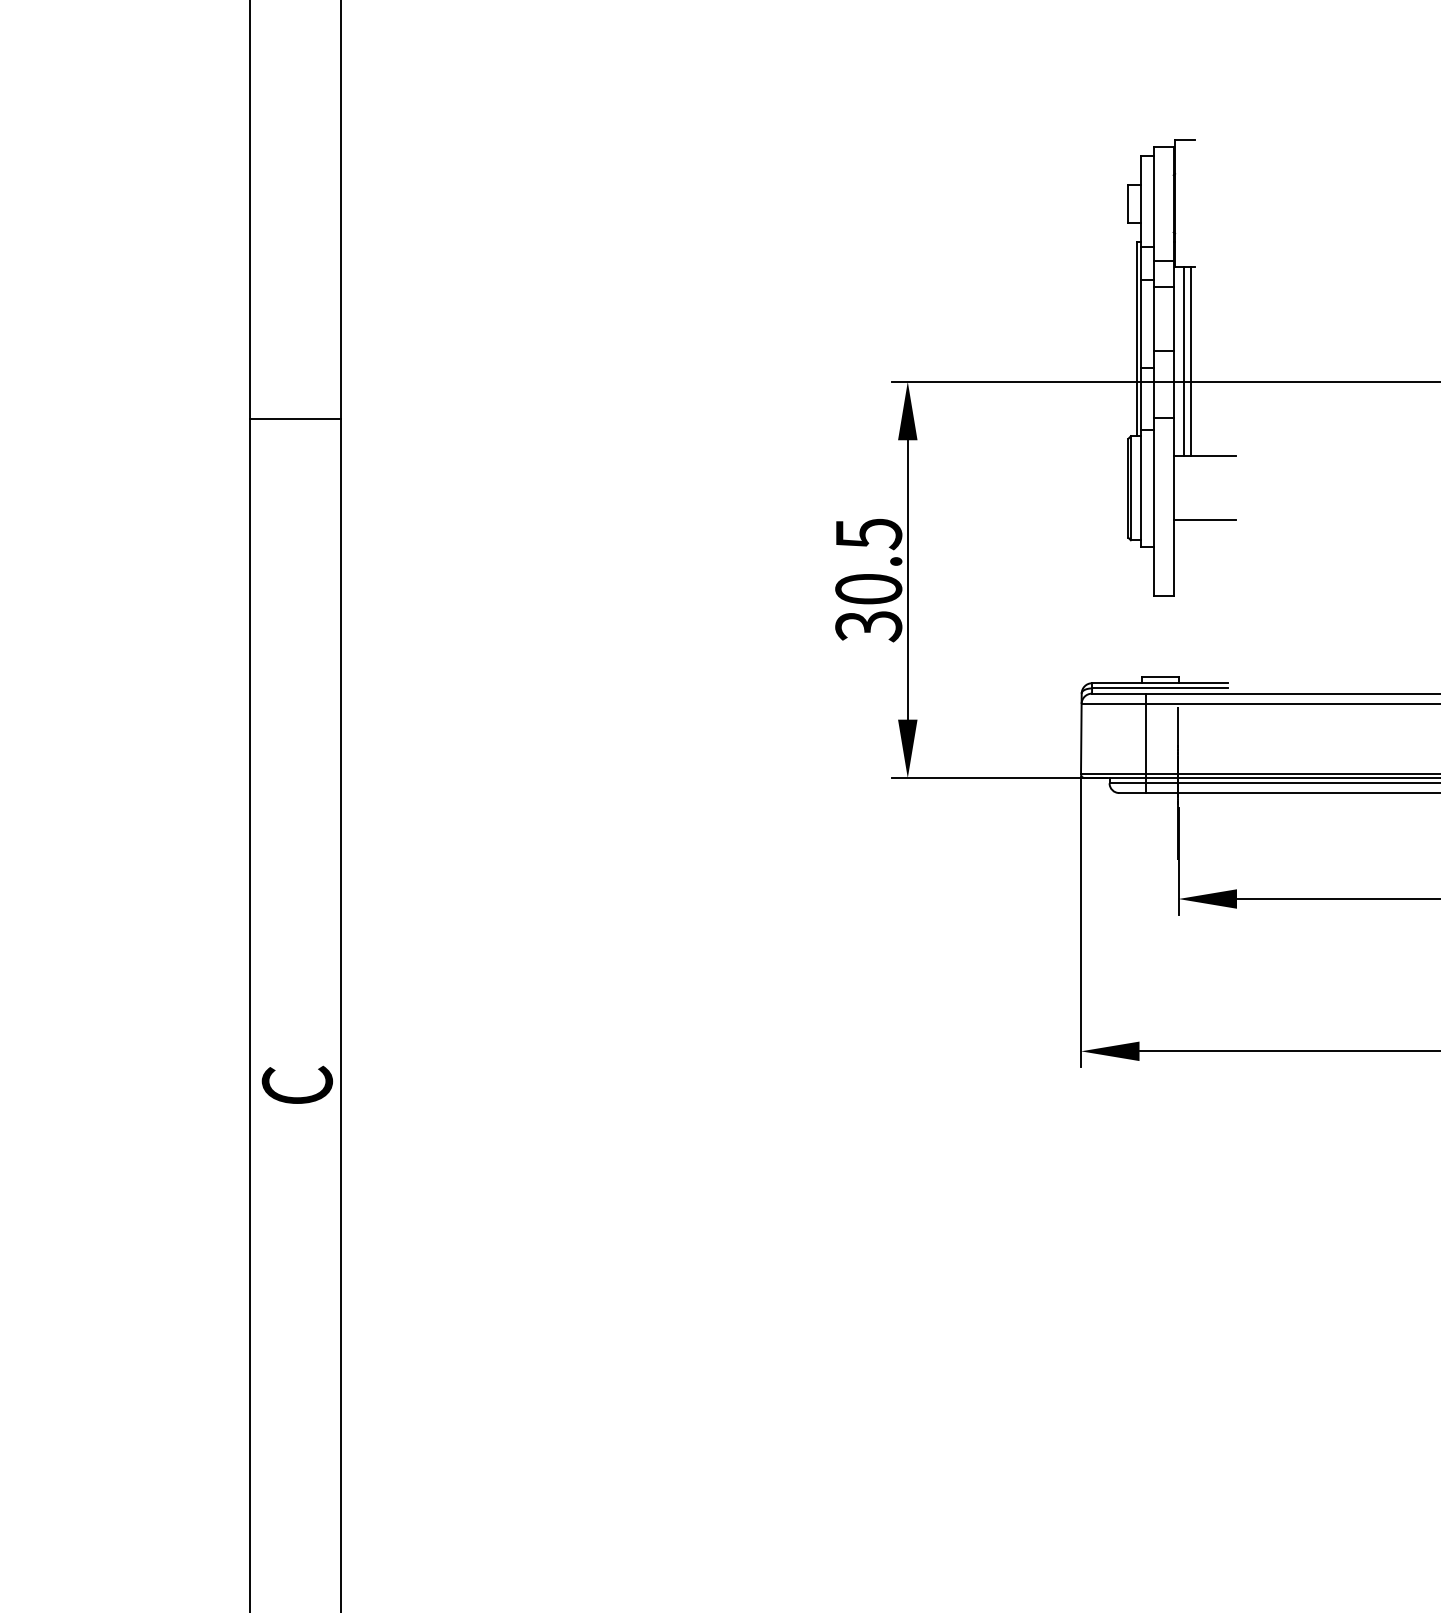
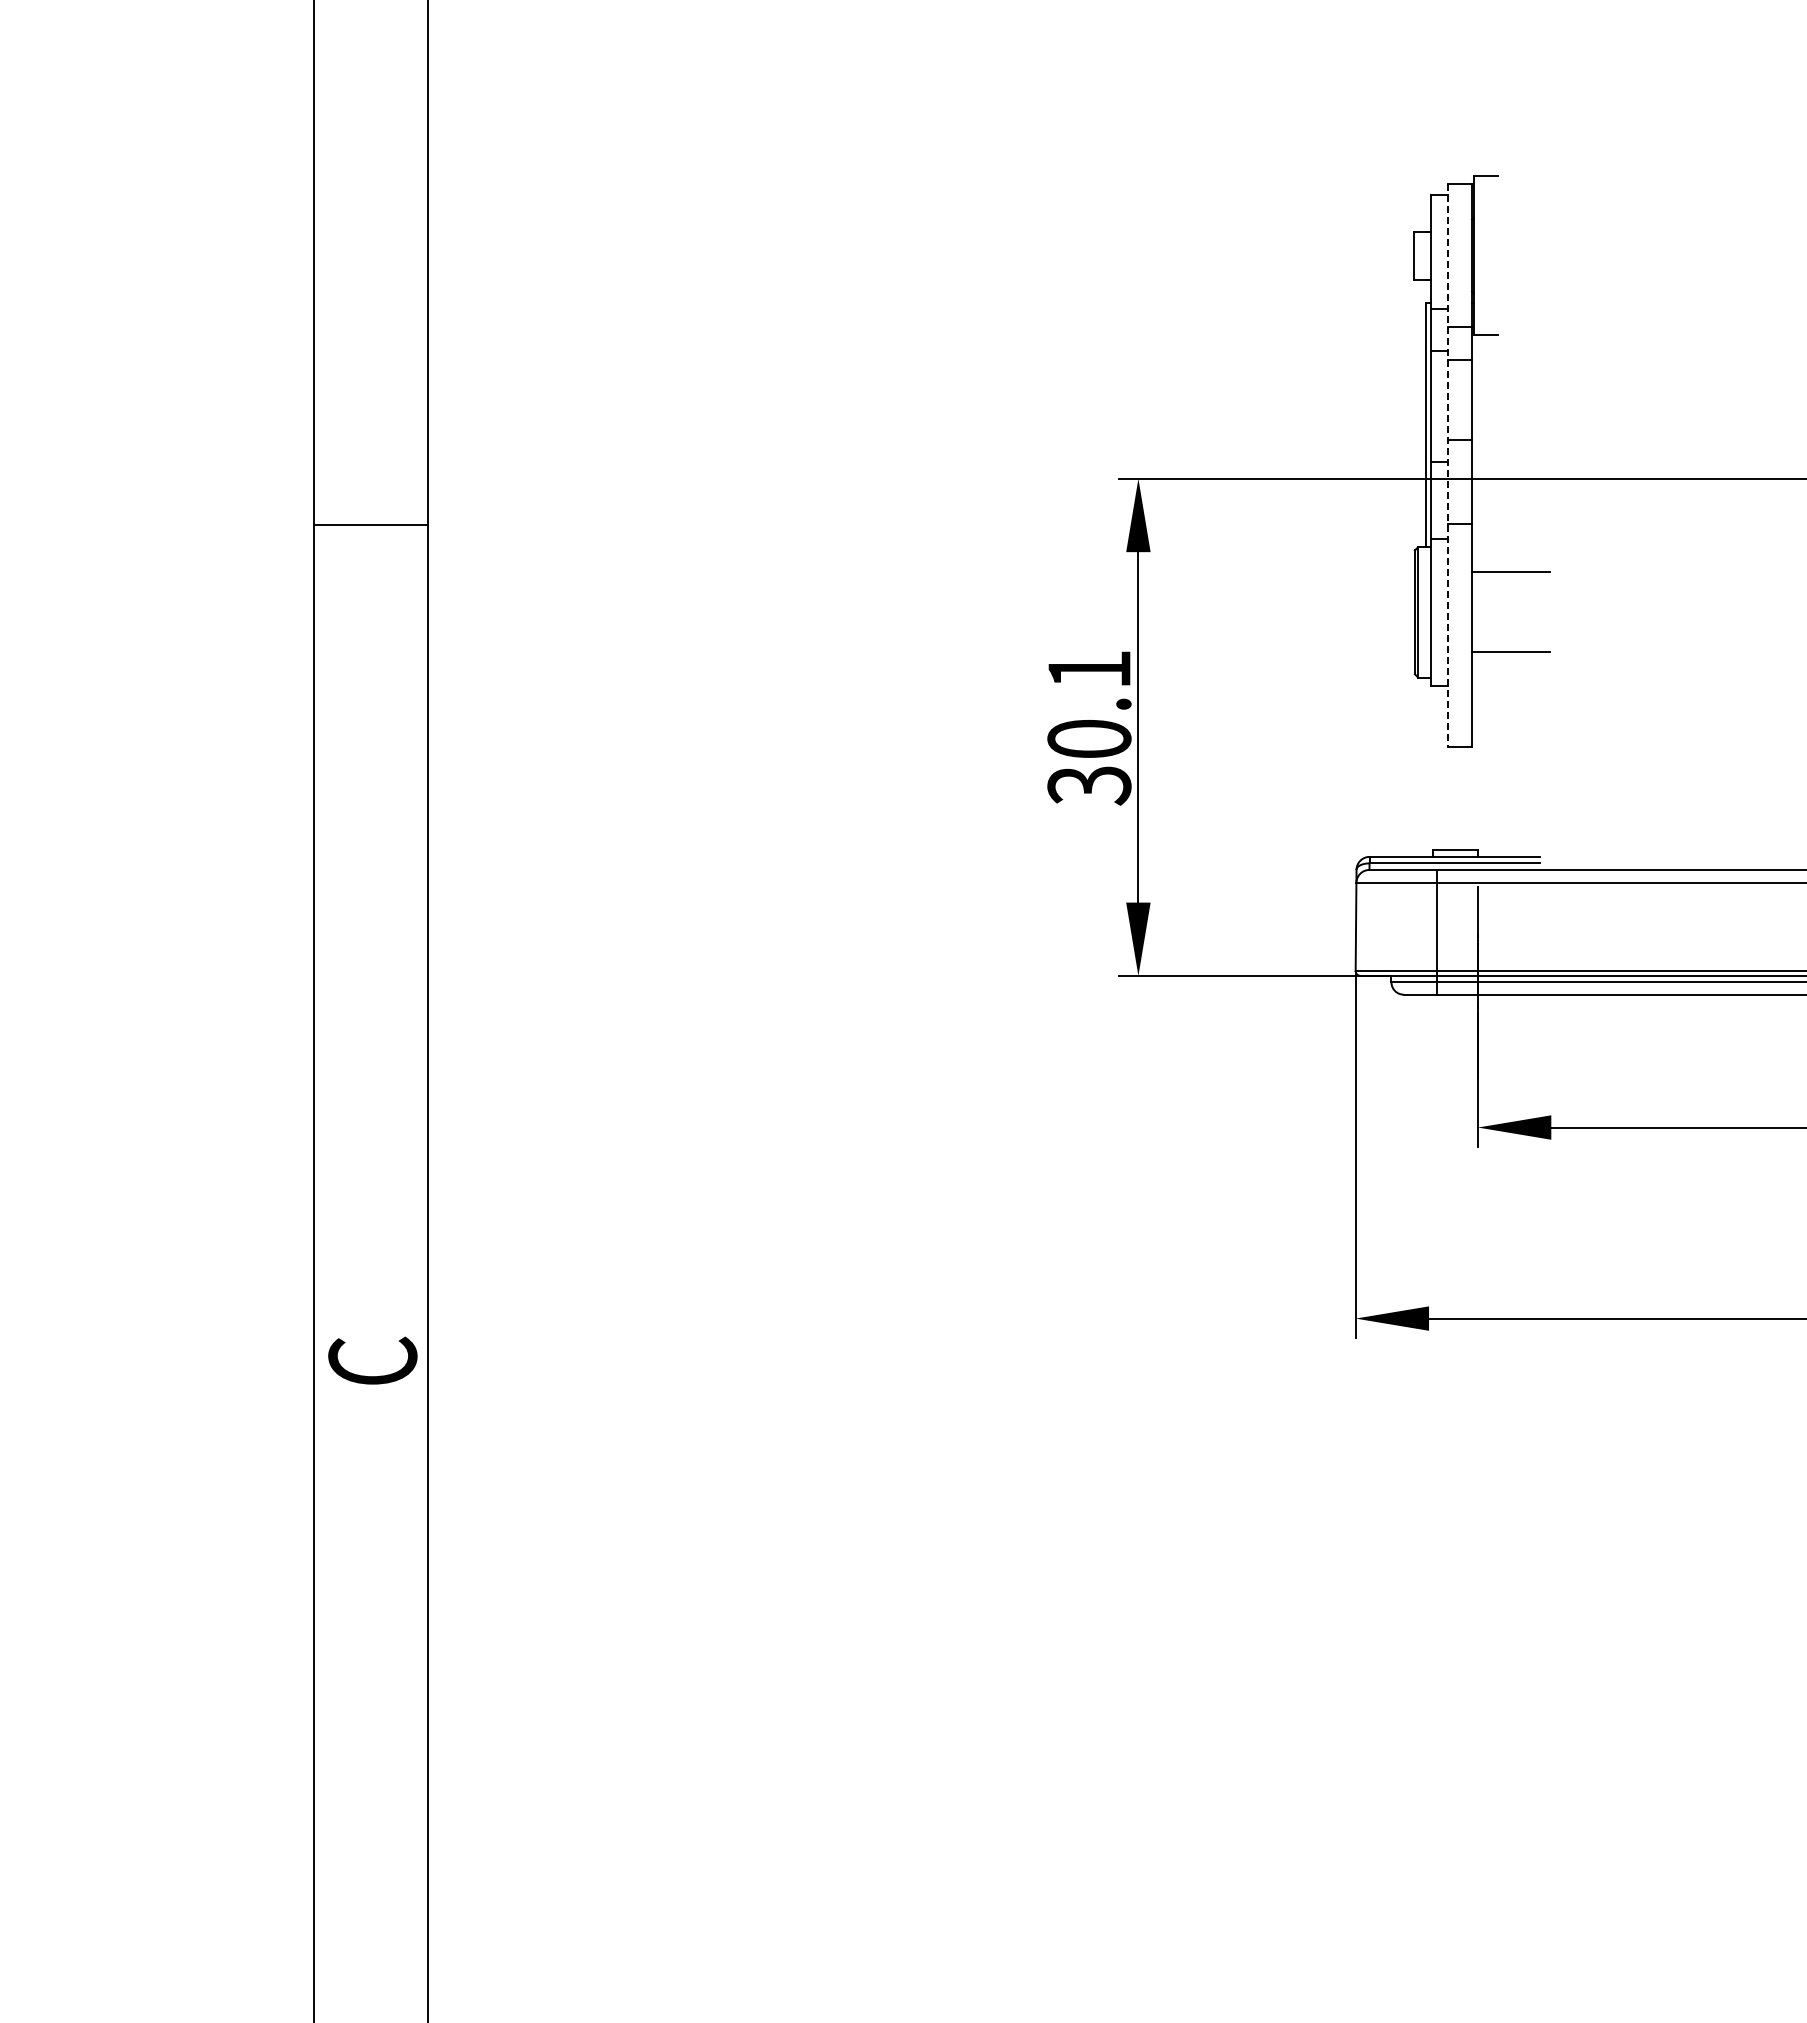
line: (1184, 361) -> (1485, 453), removed
line: (1190, 361) -> (1493, 453), removed
line: (1154, 371) -> (1447, 465), solid -> dashed
text: (868, 534) -> (1089, 670), 30.5 -> 30.1

